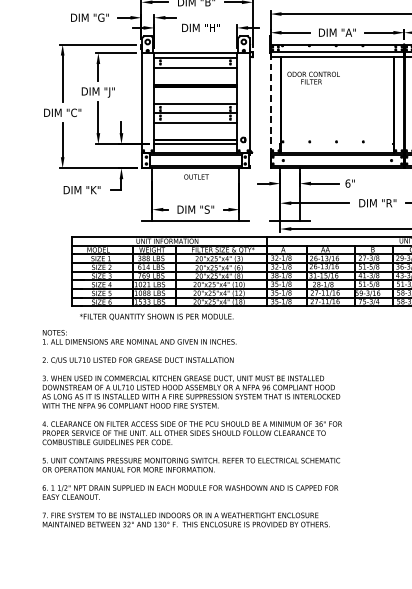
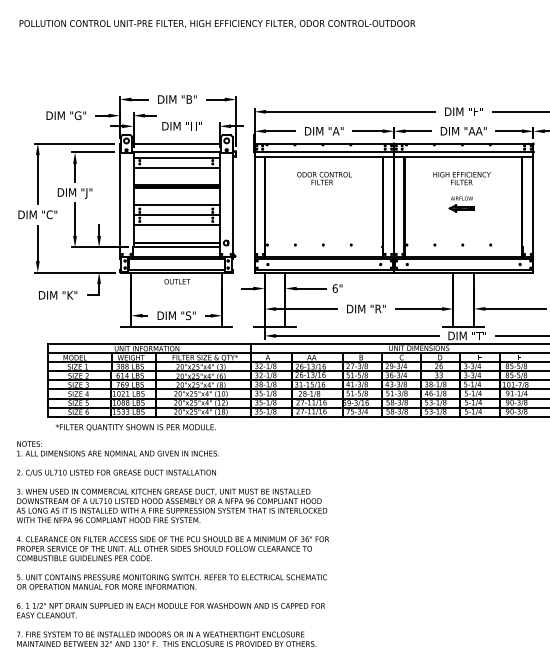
line: (195, 44) -> (176, 143), added
text: (313, 78) -> (324, 178), moved
line: (270, 103) -> (254, 205), dashed -> solid

